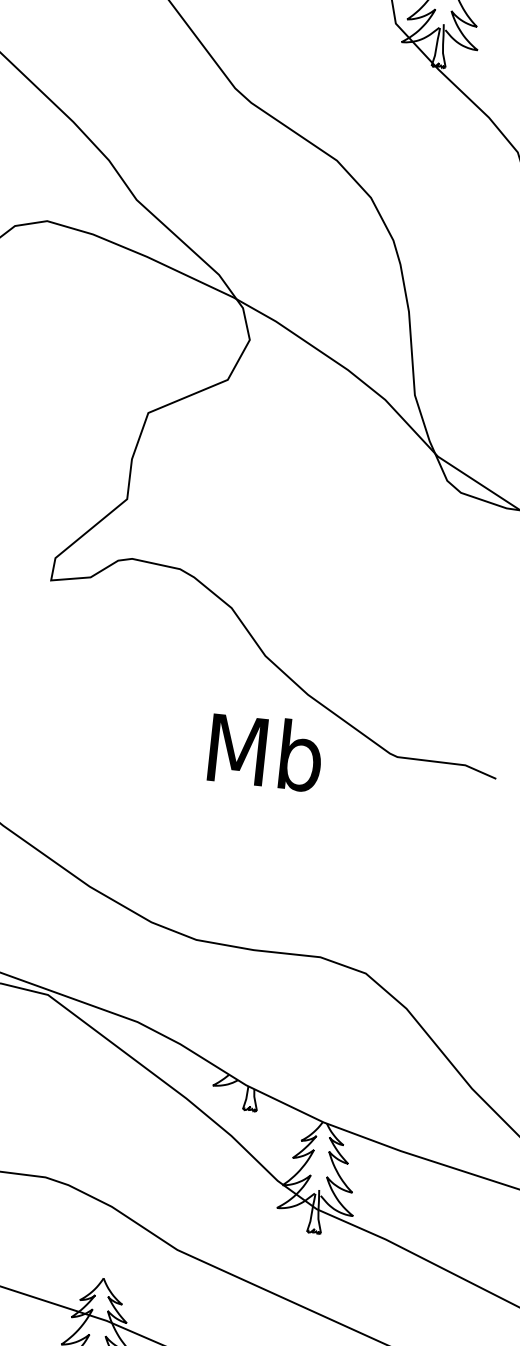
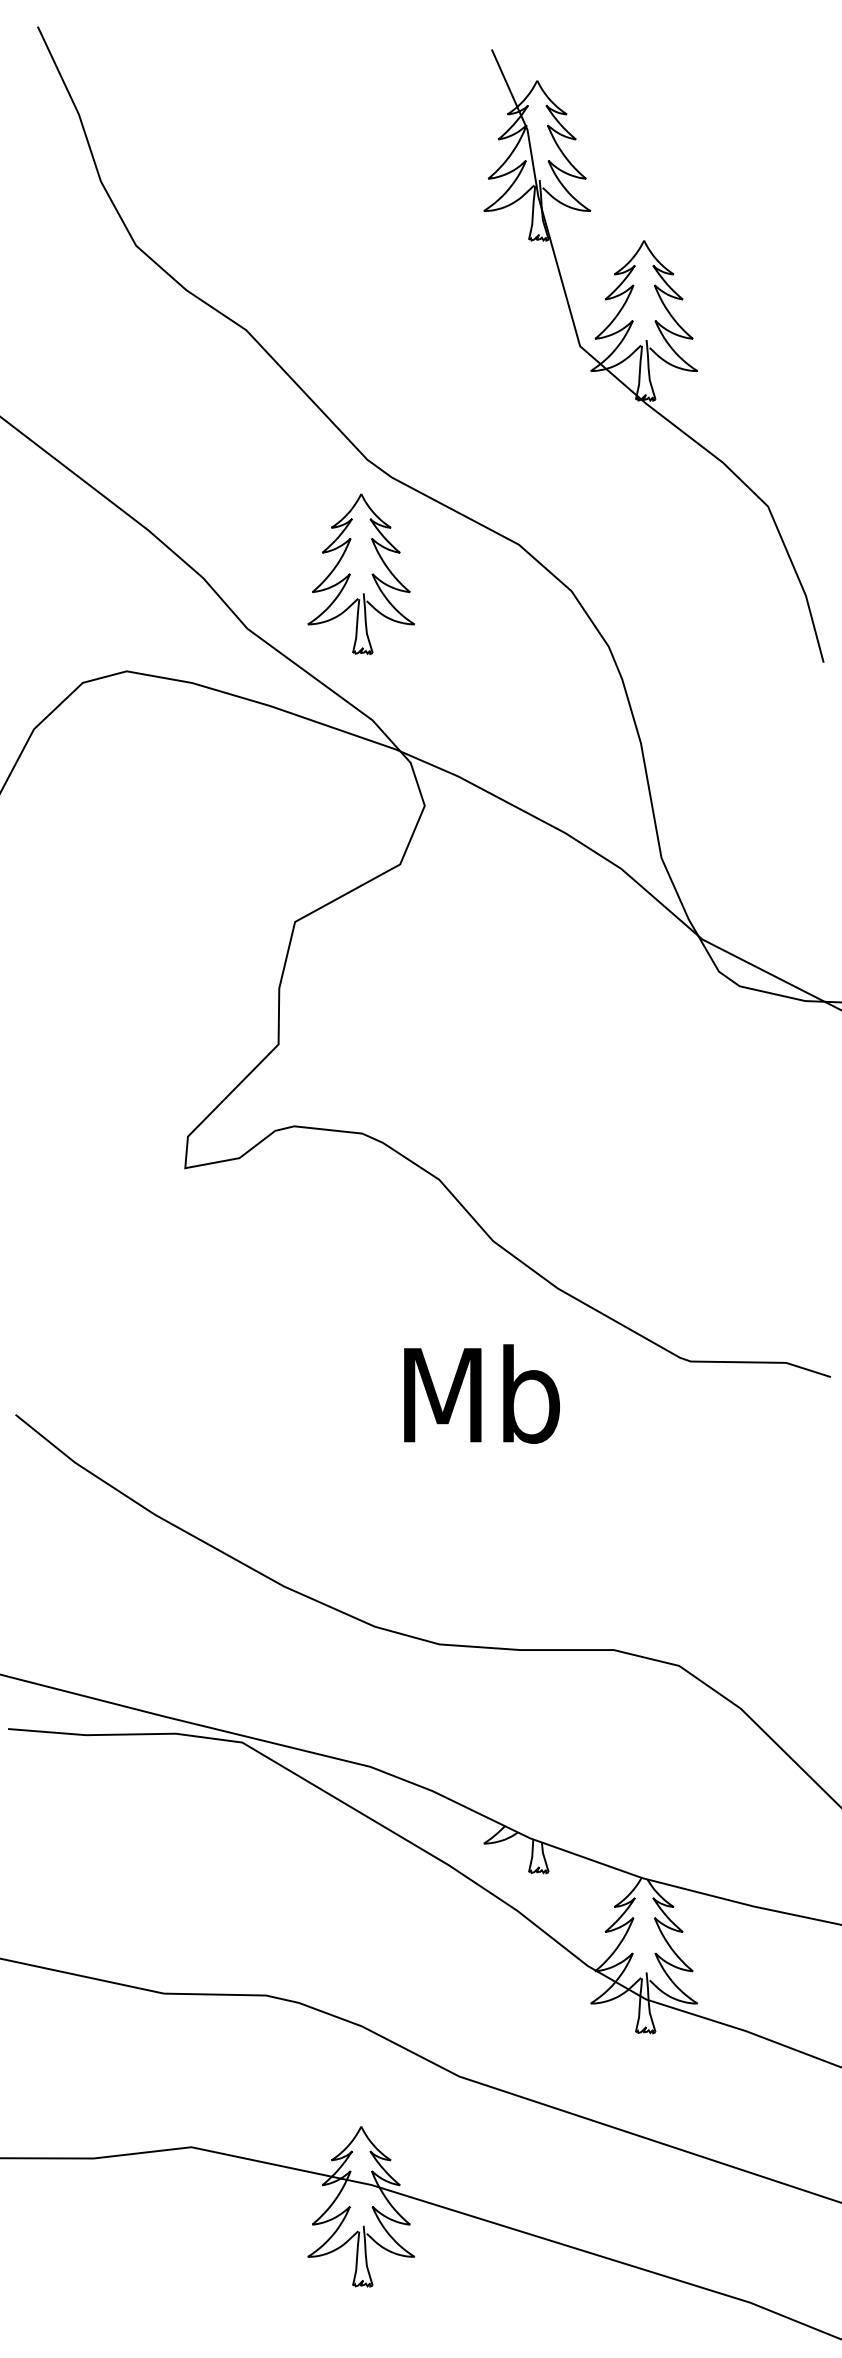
part: (221, 169) -> (360, 574), added
text: (265, 751) -> (481, 1393), moved

